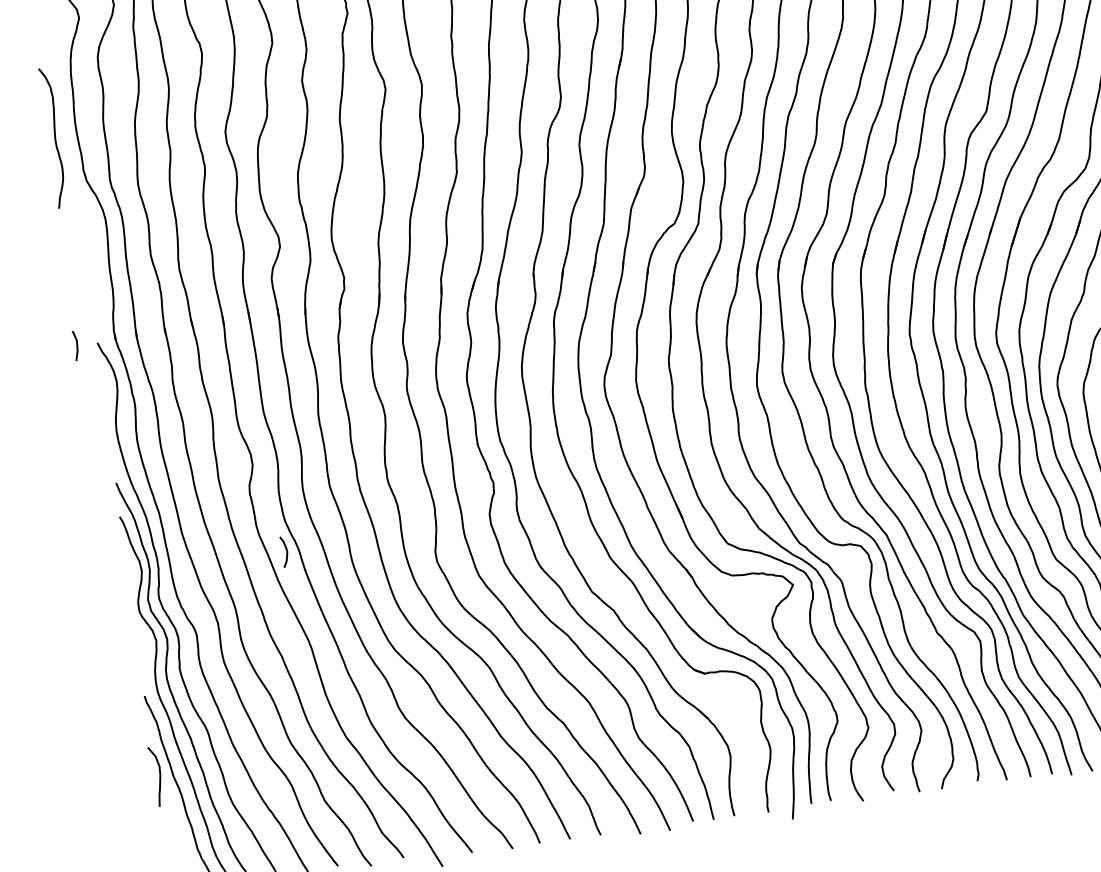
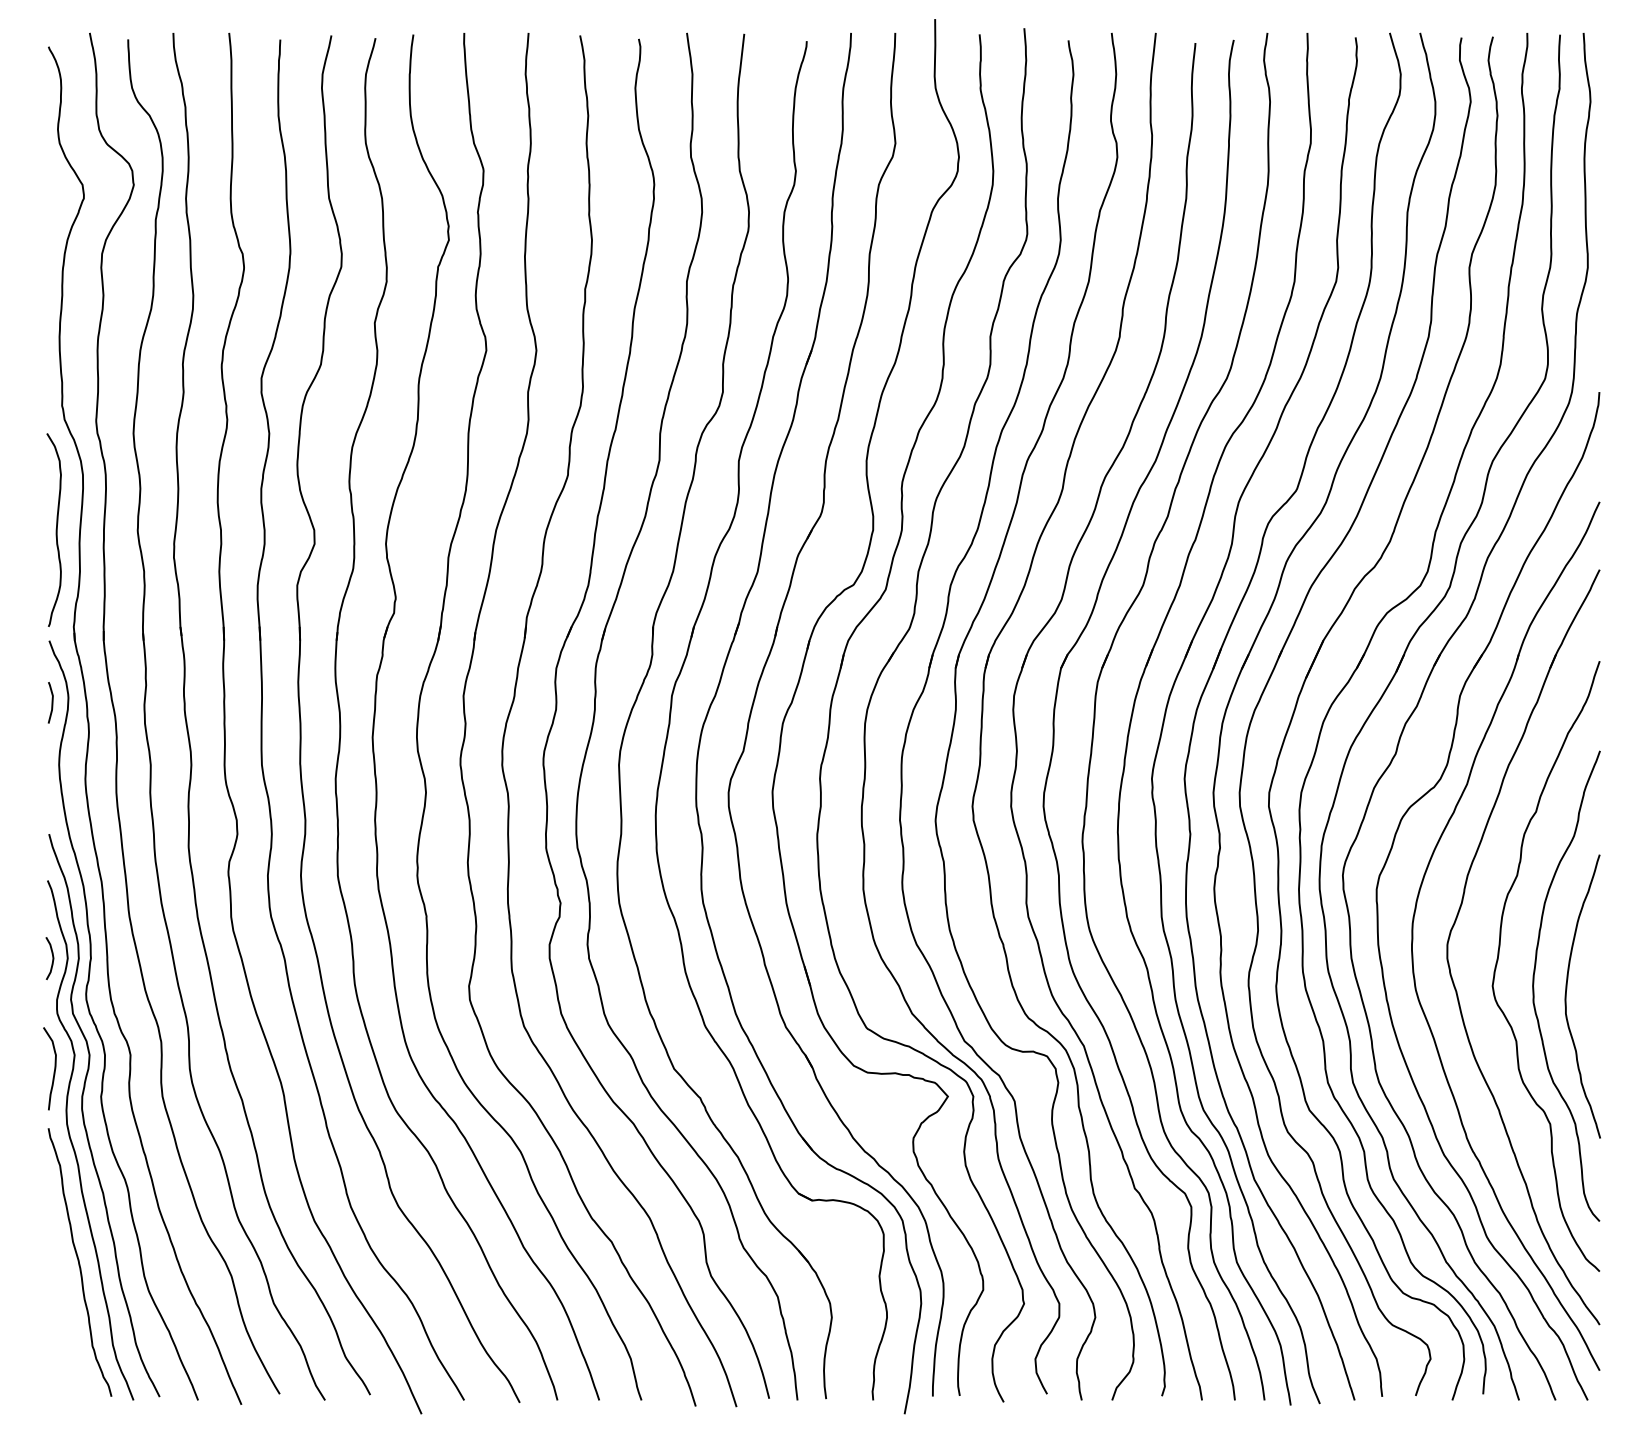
curve: (54, 137) -> (55, 529), moved
curve: (76, 345) -> (51, 702), moved
curve: (286, 551) -> (52, 958), moved
curve: (159, 776) -> (54, 1068), moved

